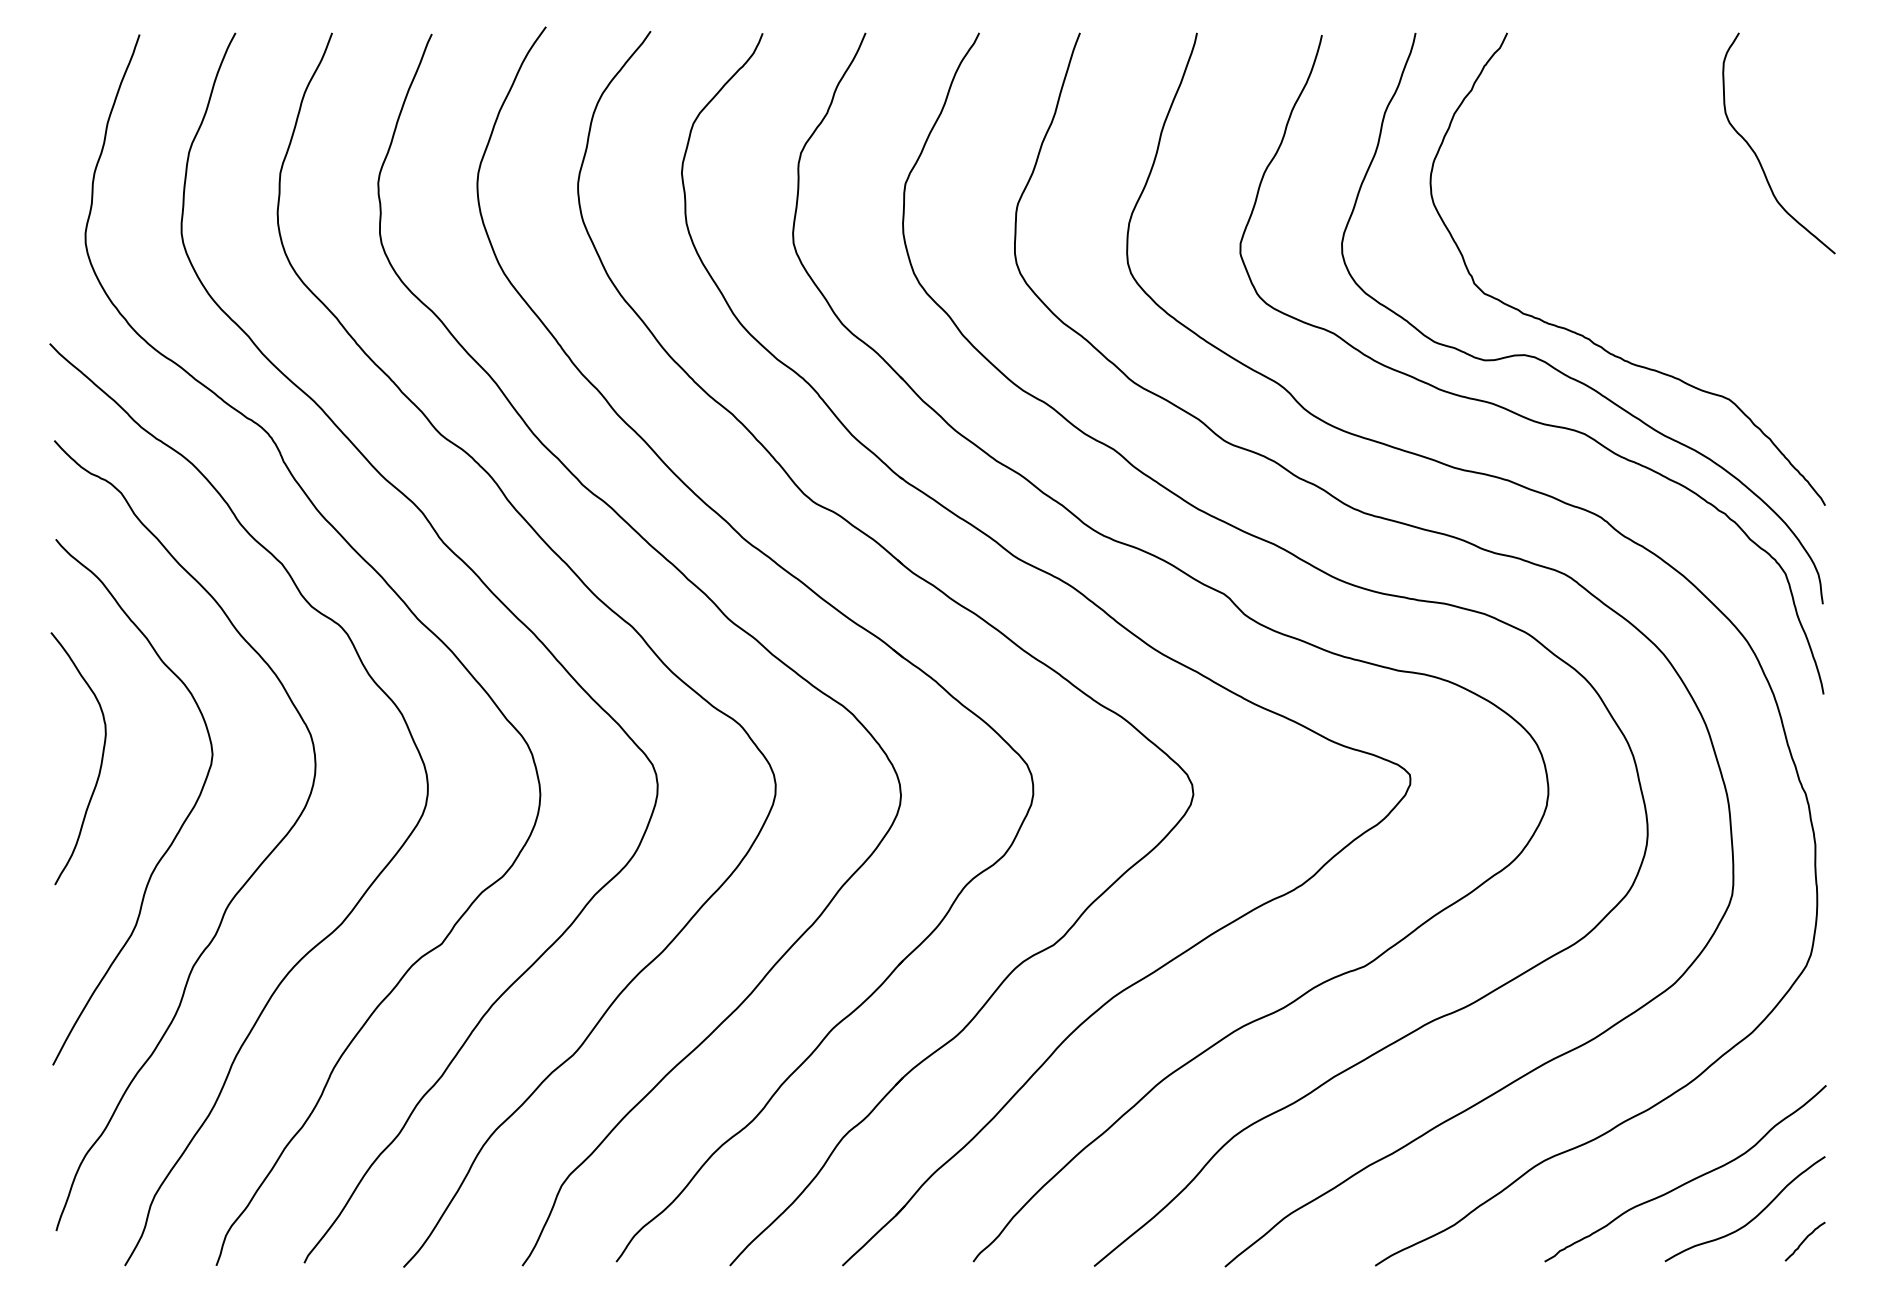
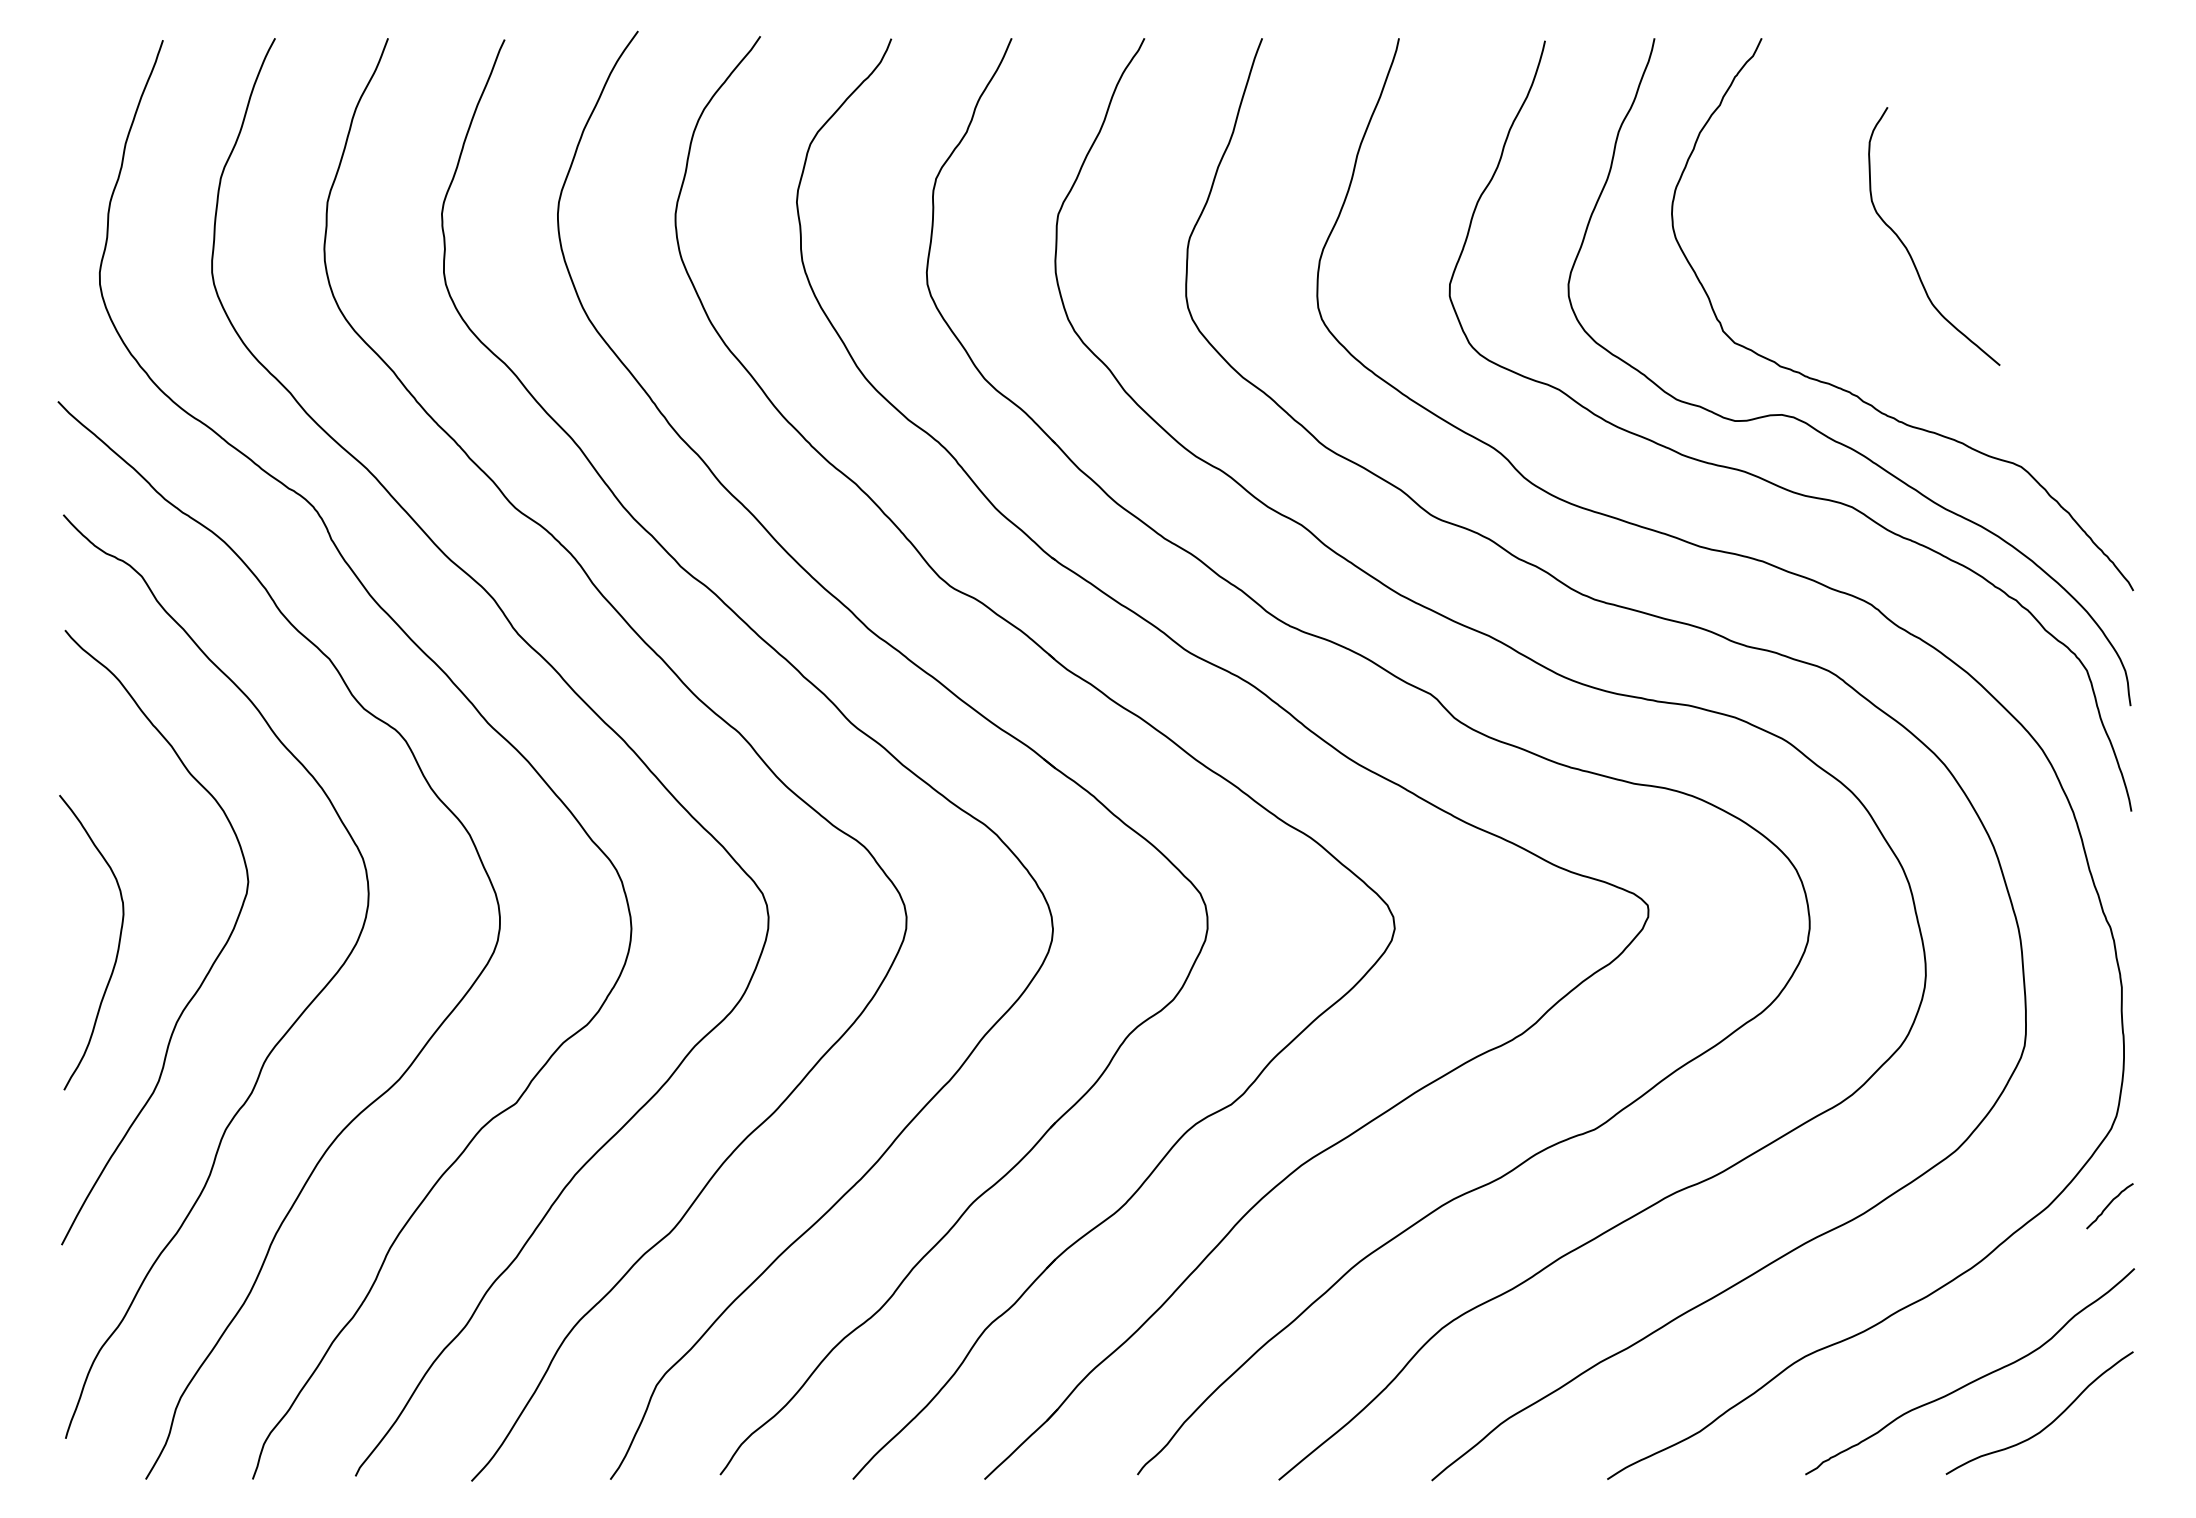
curve: (1757, 156) -> (1909, 251), moved
curve: (100, 762) -> (117, 947), moved
curve: (1804, 1241) -> (2109, 1205), moved

